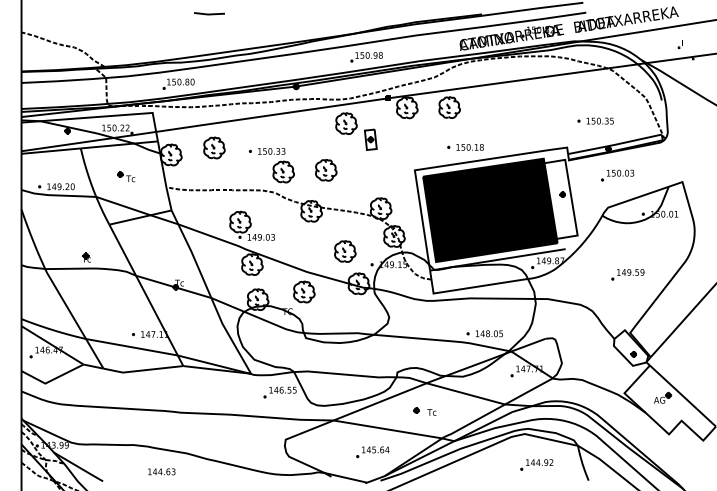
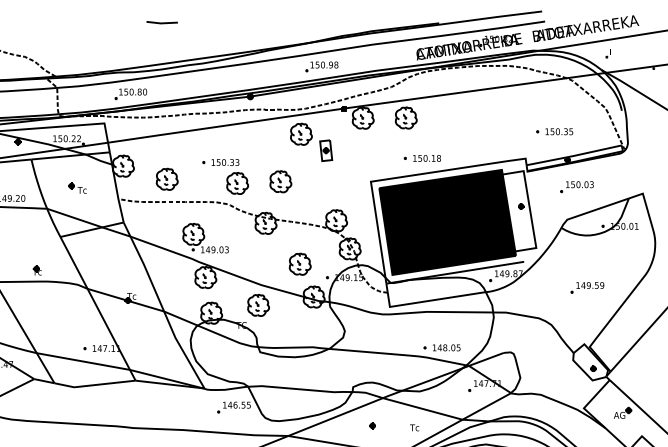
part: (679, 44) -> (607, 53), moved
part: (214, 147) -> (167, 178), moved
text: (431, 412) -> (414, 427), moved

